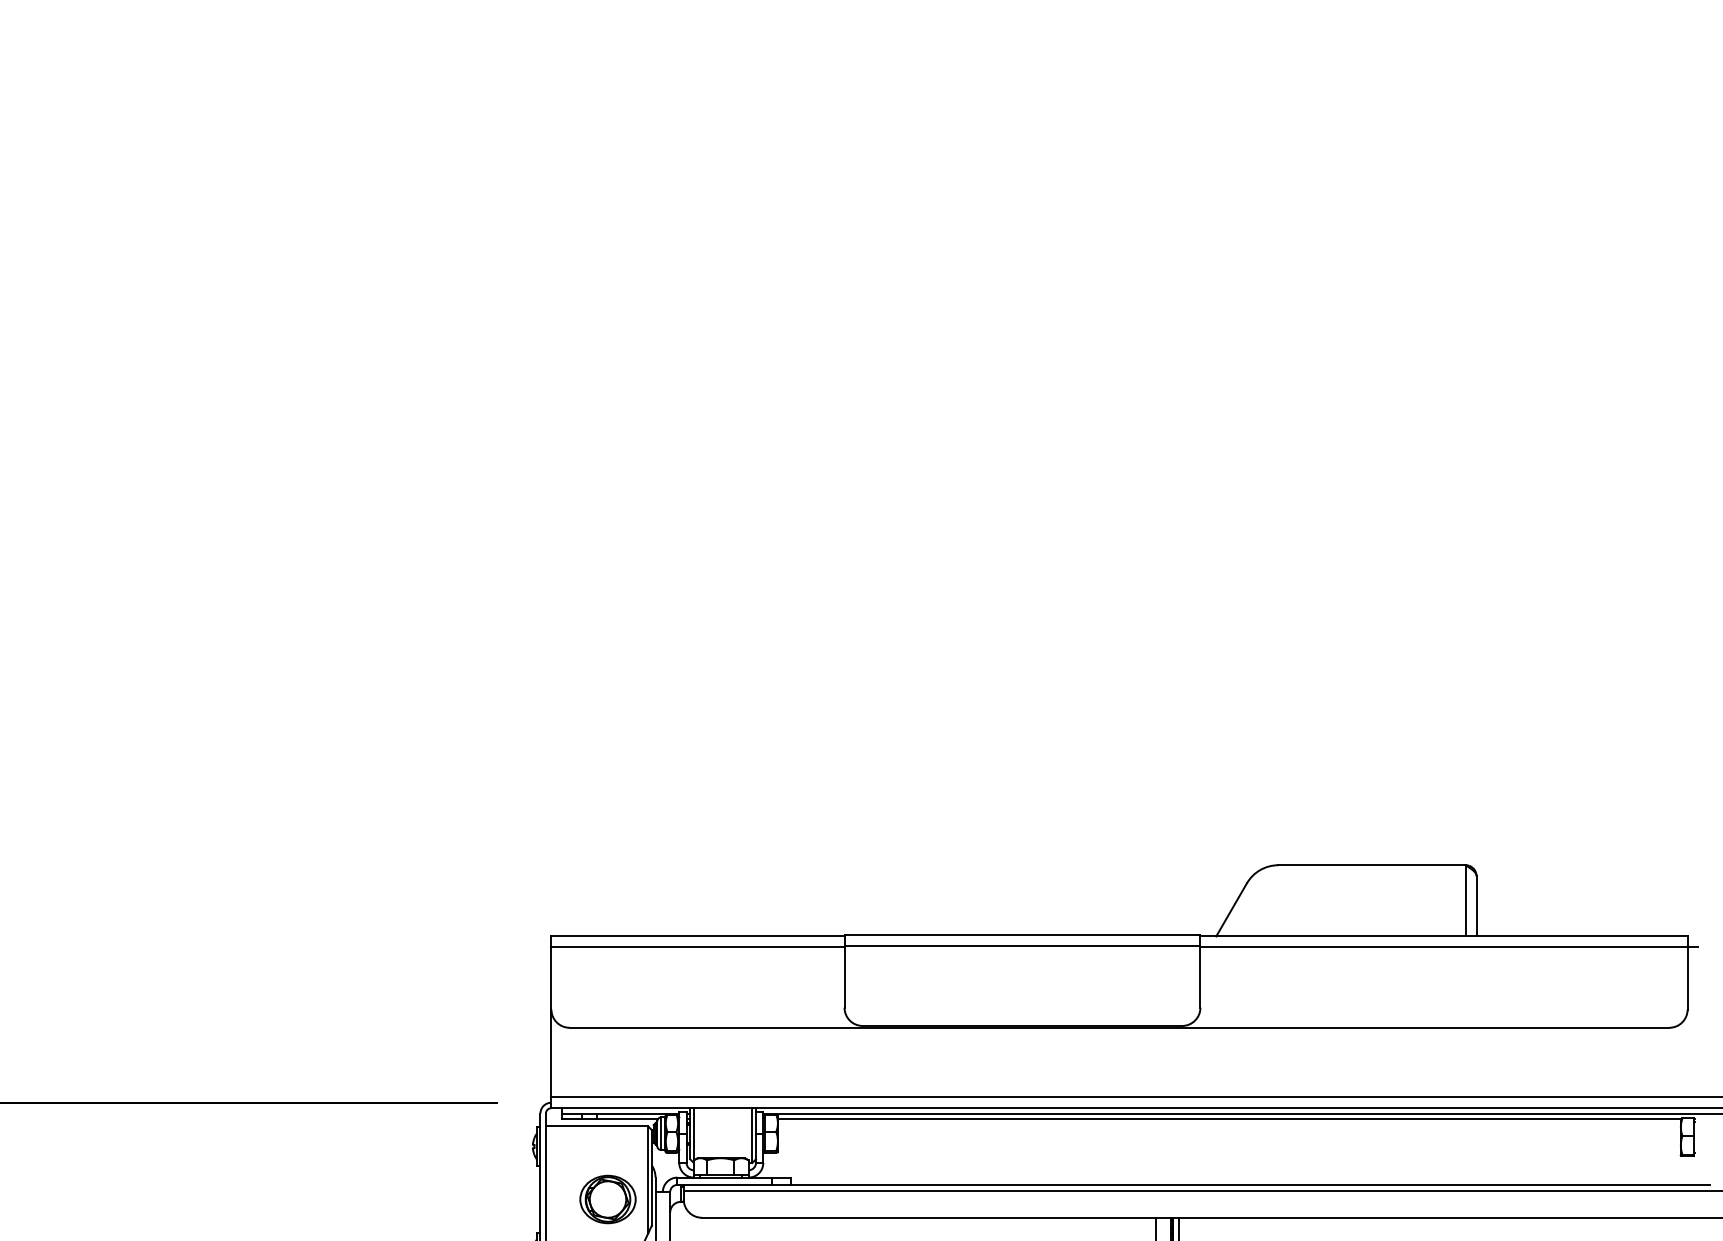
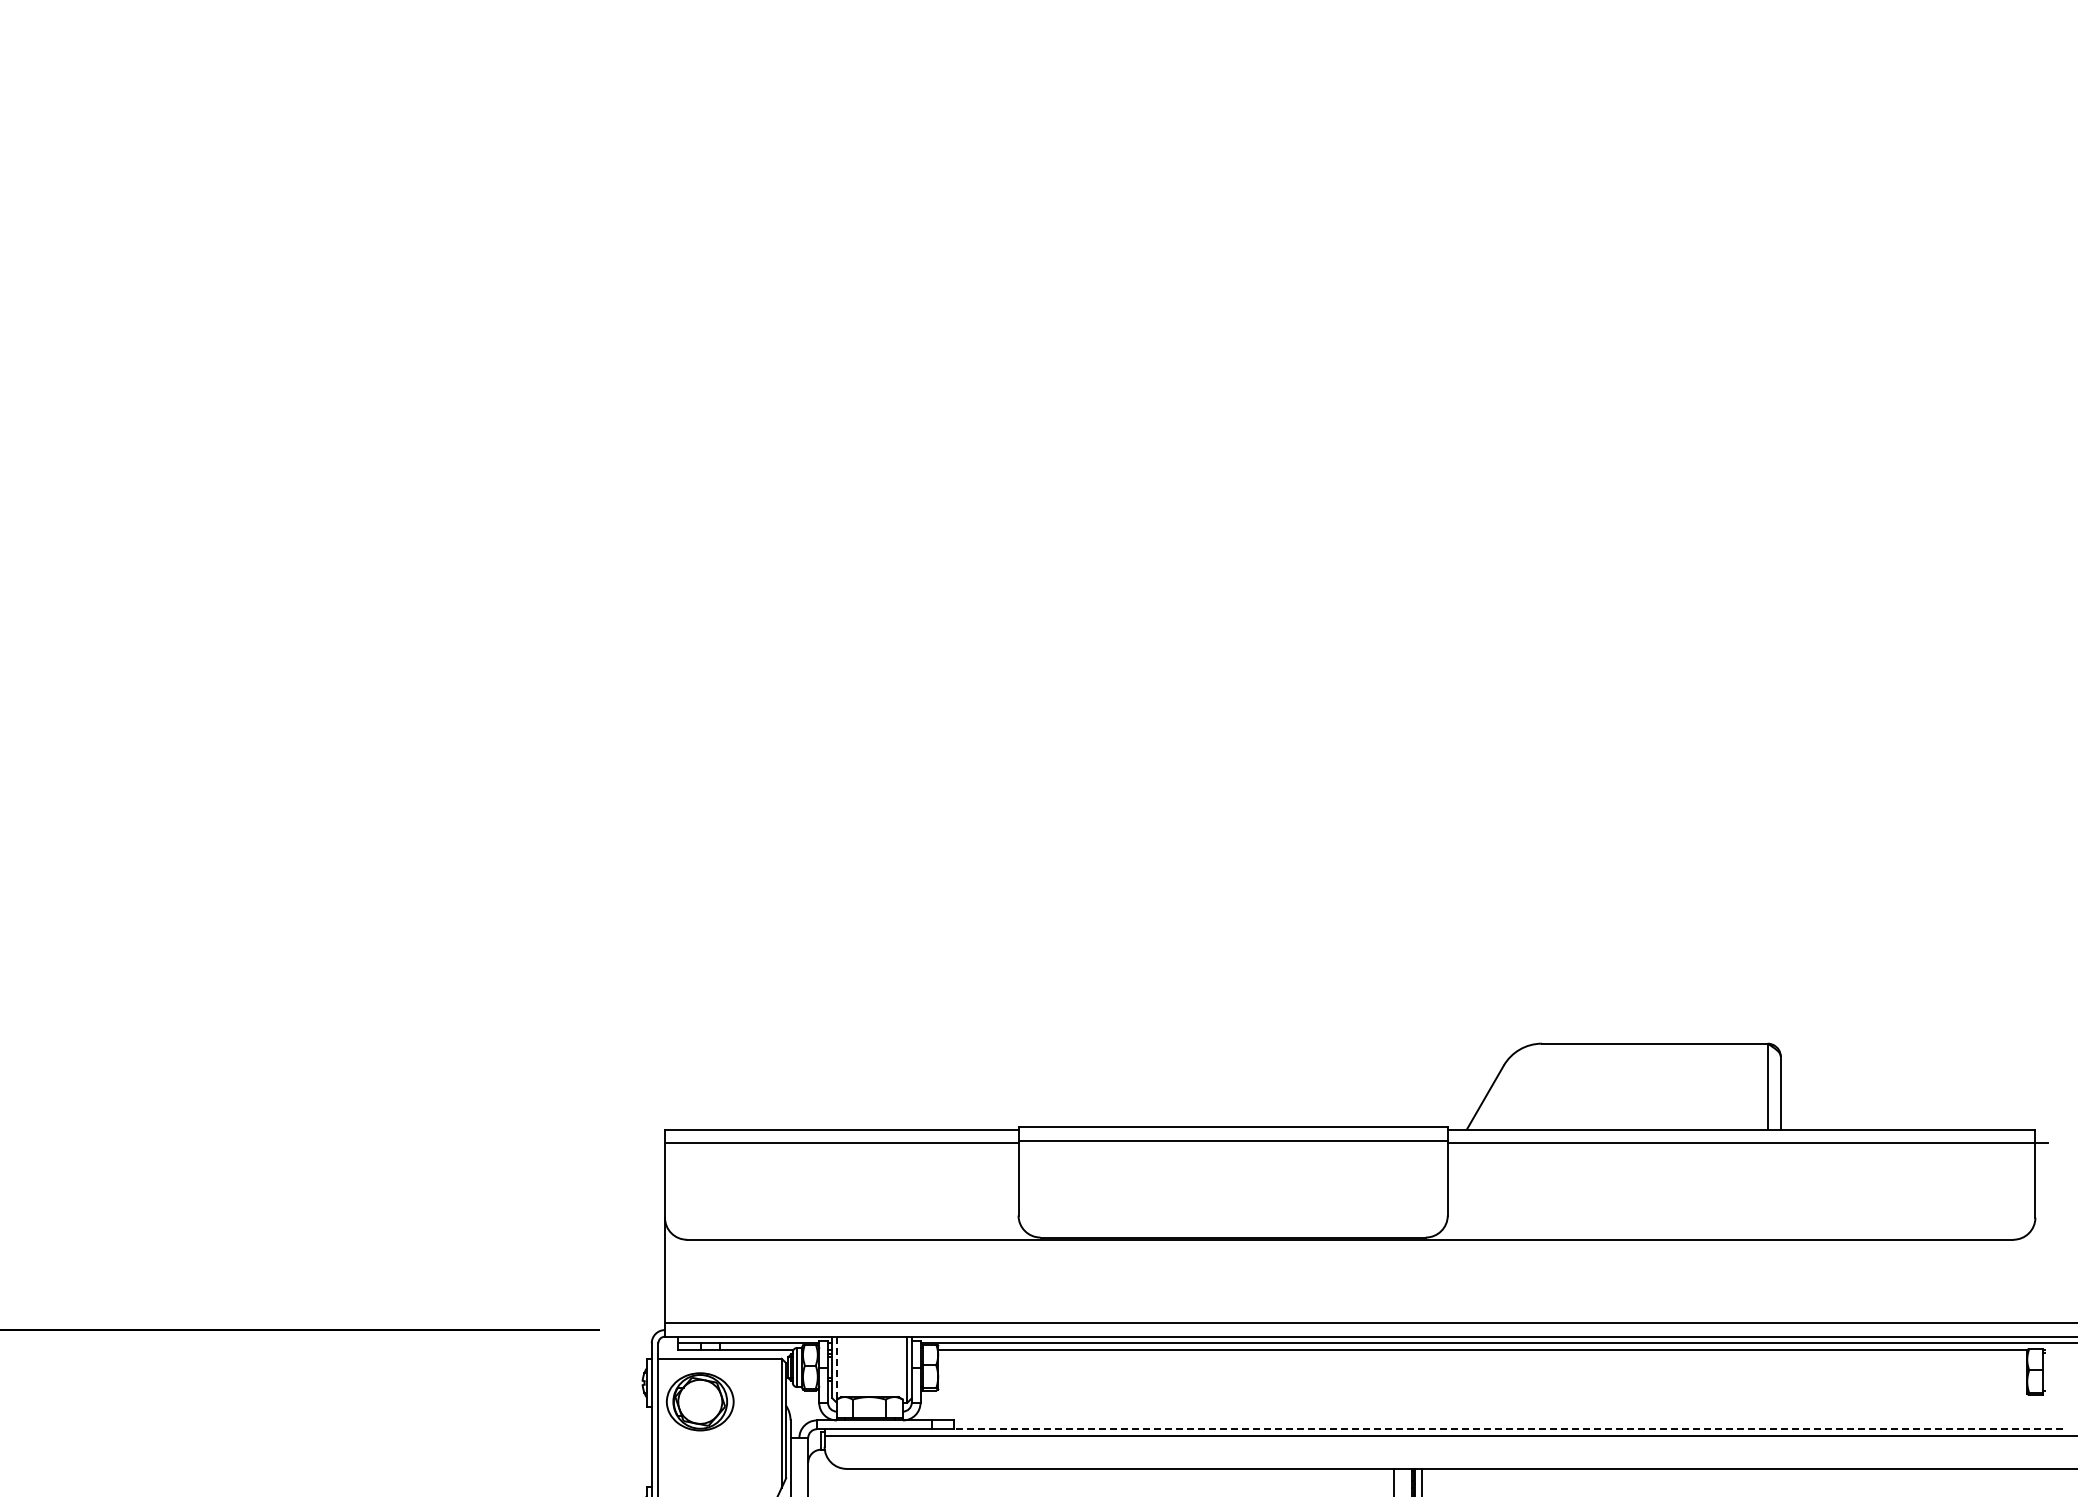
line: (693, 1134) -> (836, 1368), solid -> dashed
line: (1249, 1185) -> (1507, 1429), solid -> dashed
part: (608, 1199) -> (700, 1401), moved

